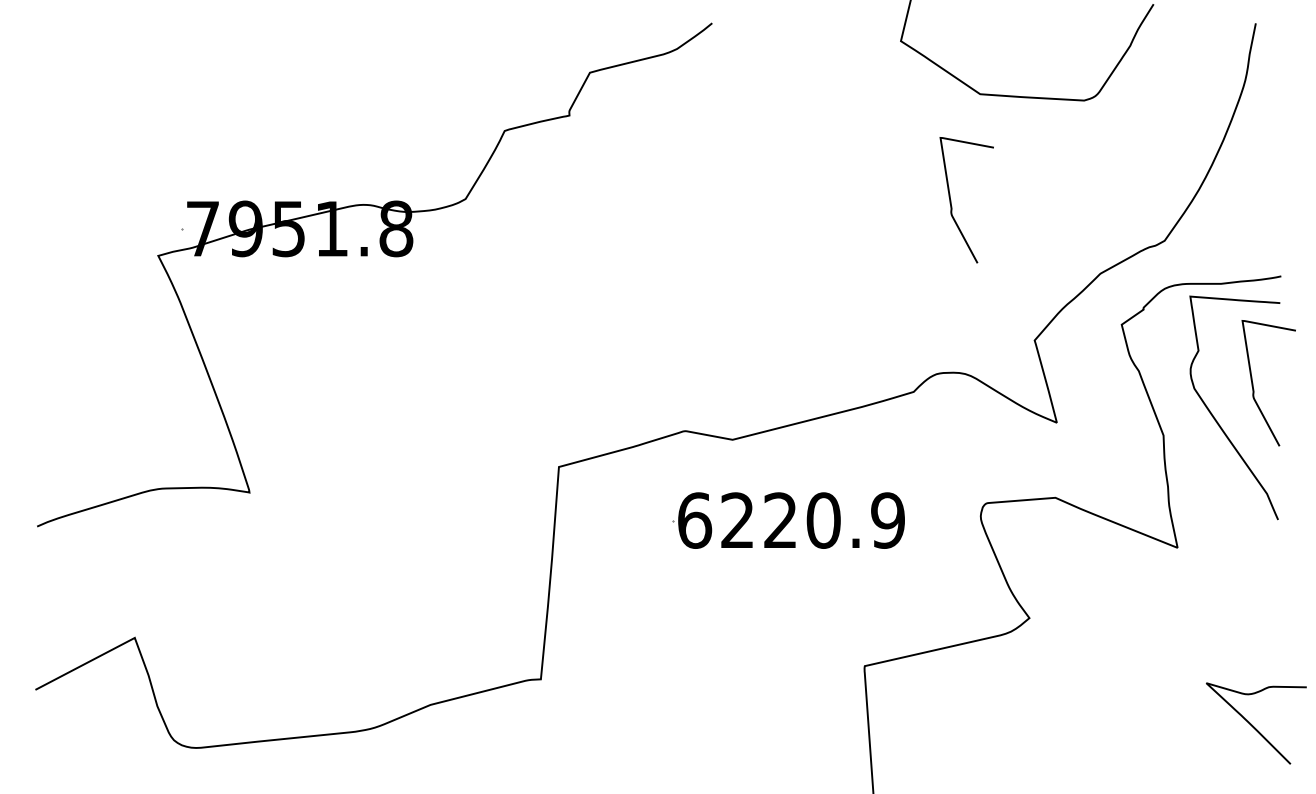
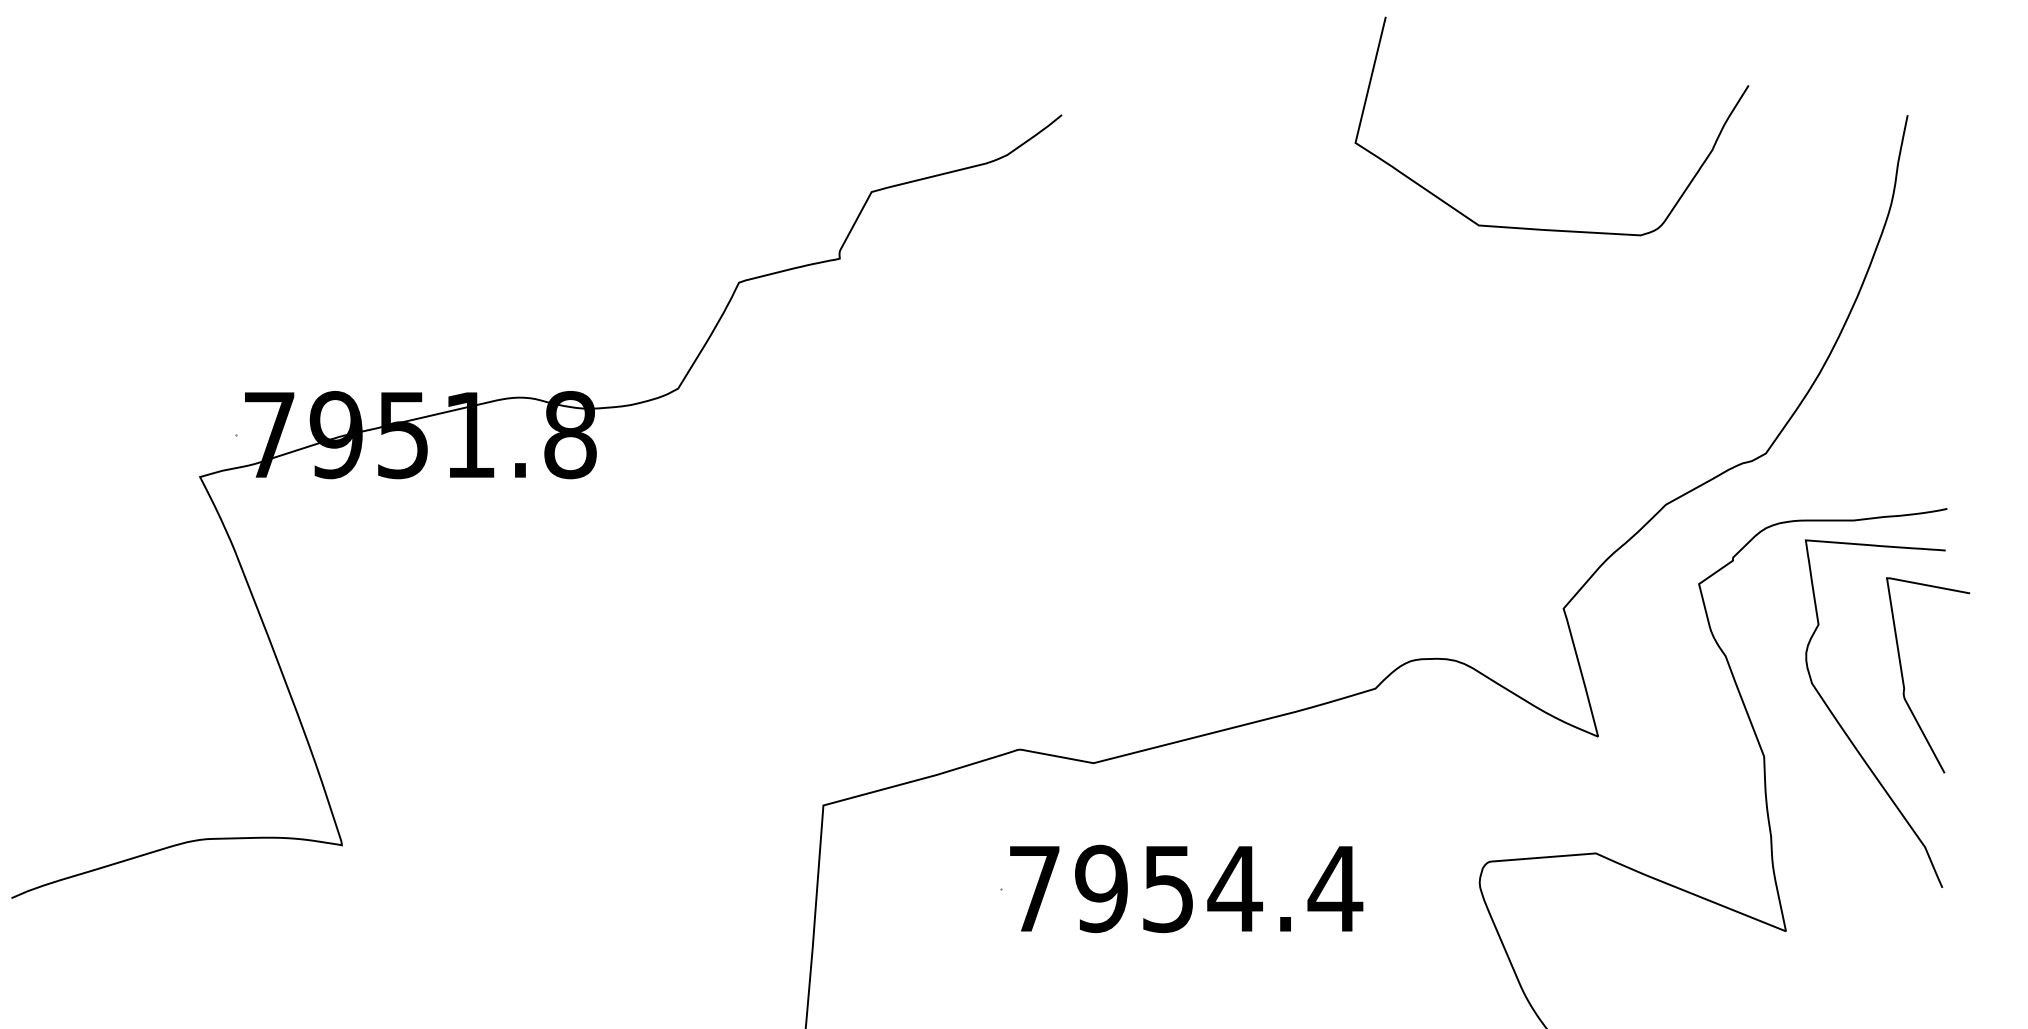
curve: (951, 200) -> (1434, 390), removed
text: (791, 520) -> (1185, 888), 6220.9 -> 7954.4

